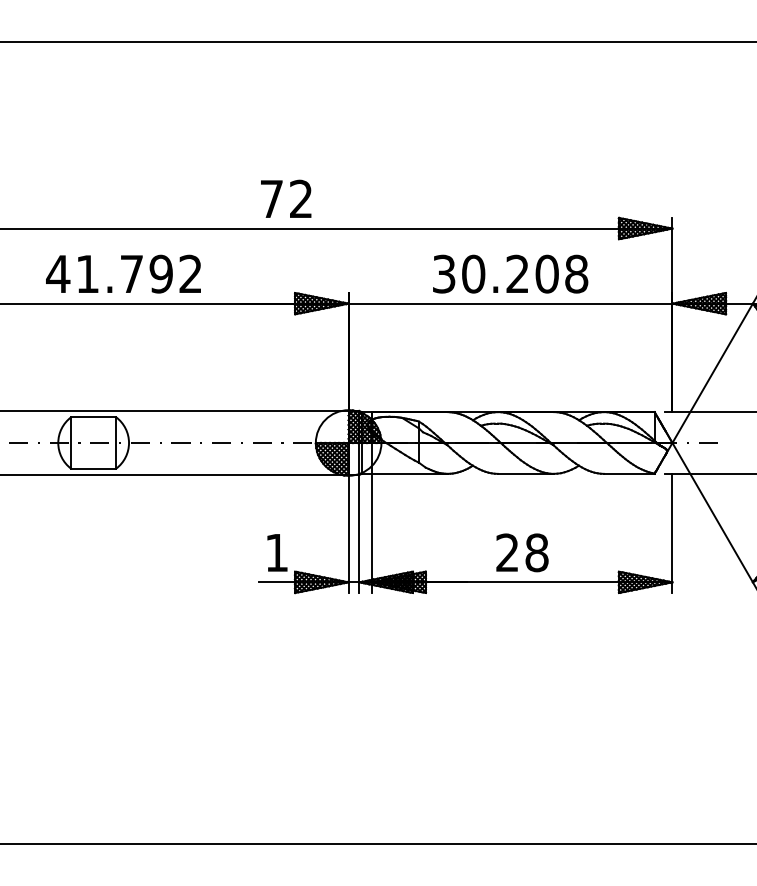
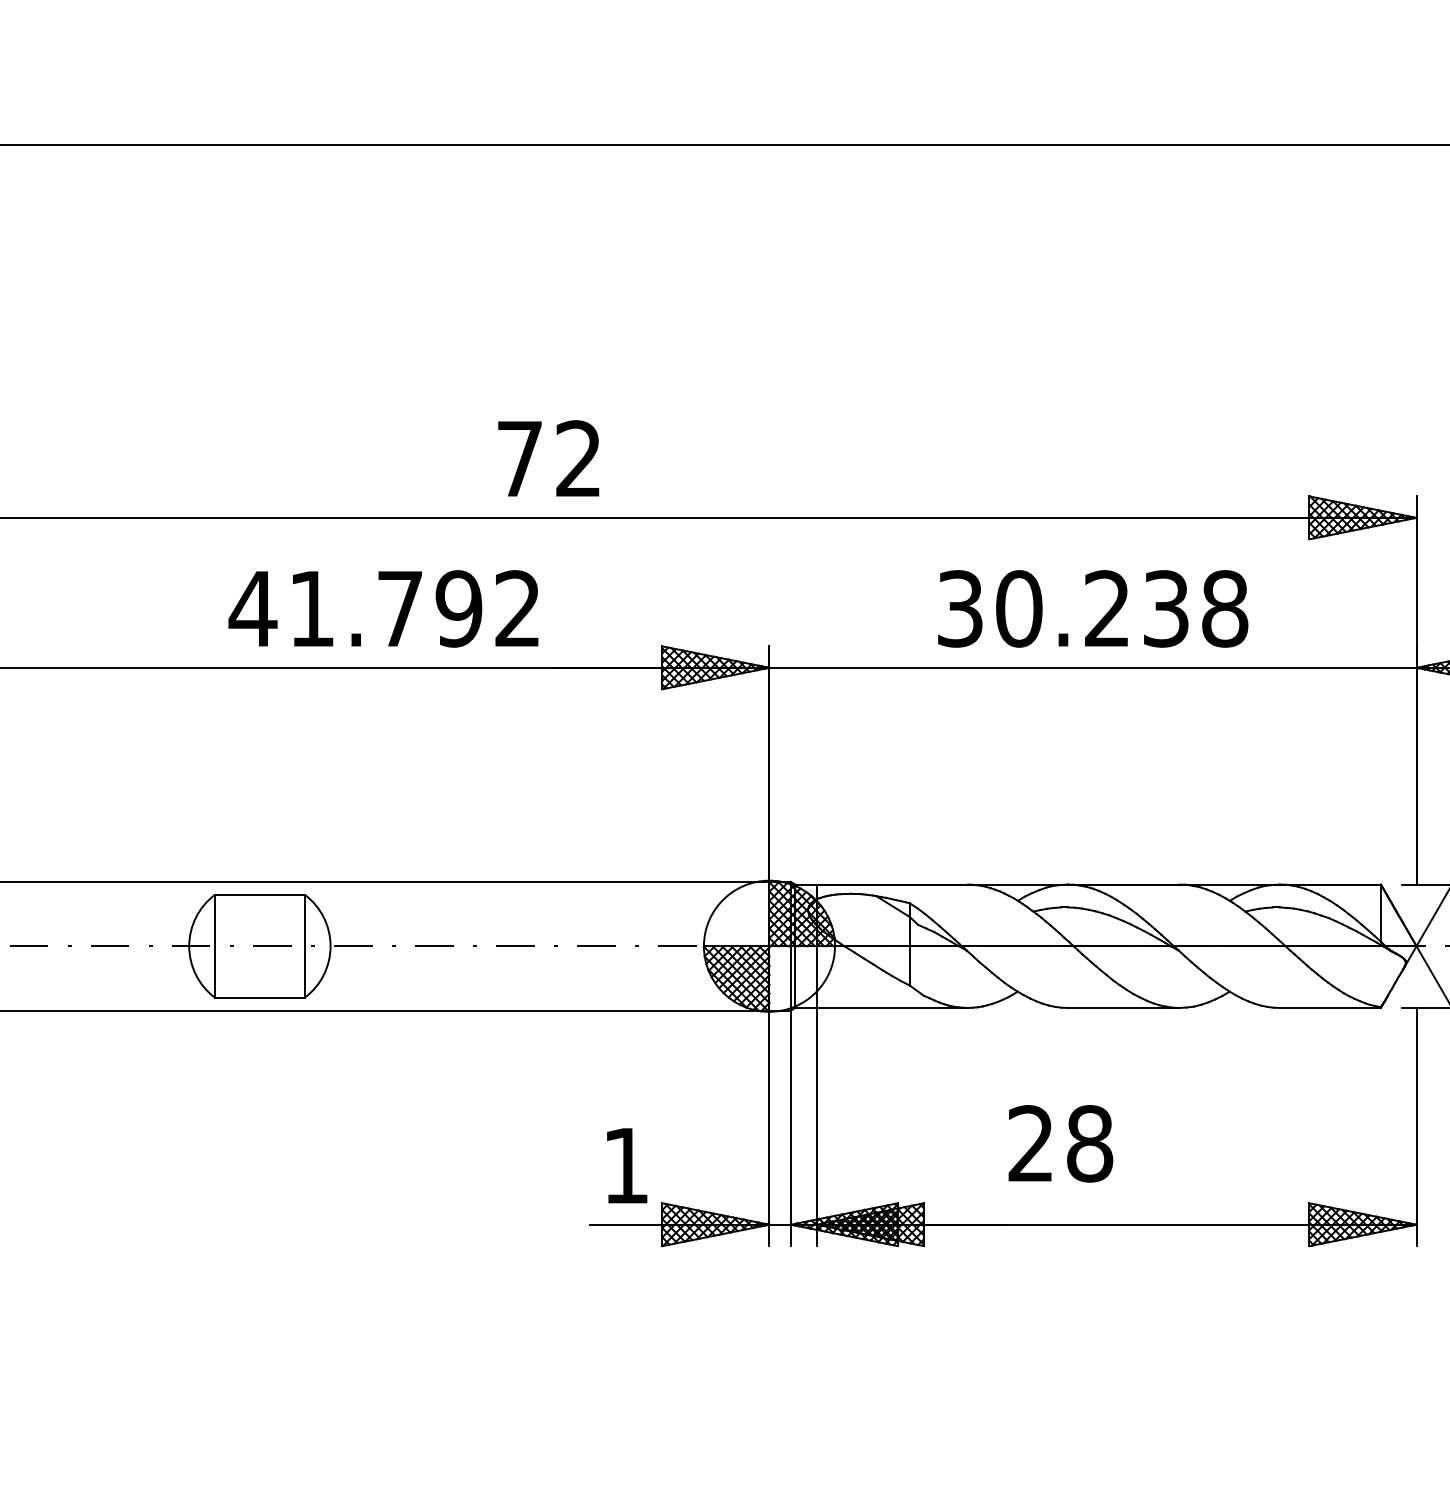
text: (286, 198) -> (549, 457), moved
text: (123, 273) -> (383, 607), moved
text: (546, 273) -> (1164, 607), 30.208 -> 30.238
text: (522, 552) -> (1060, 1143), moved

